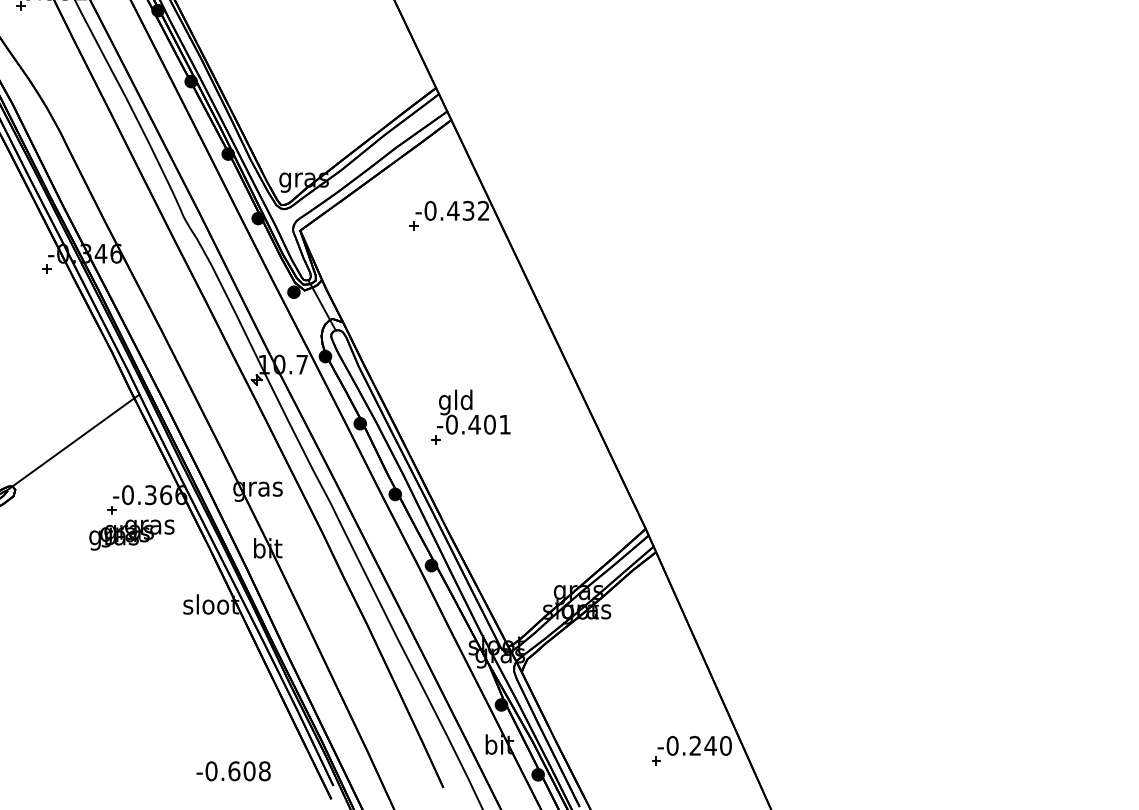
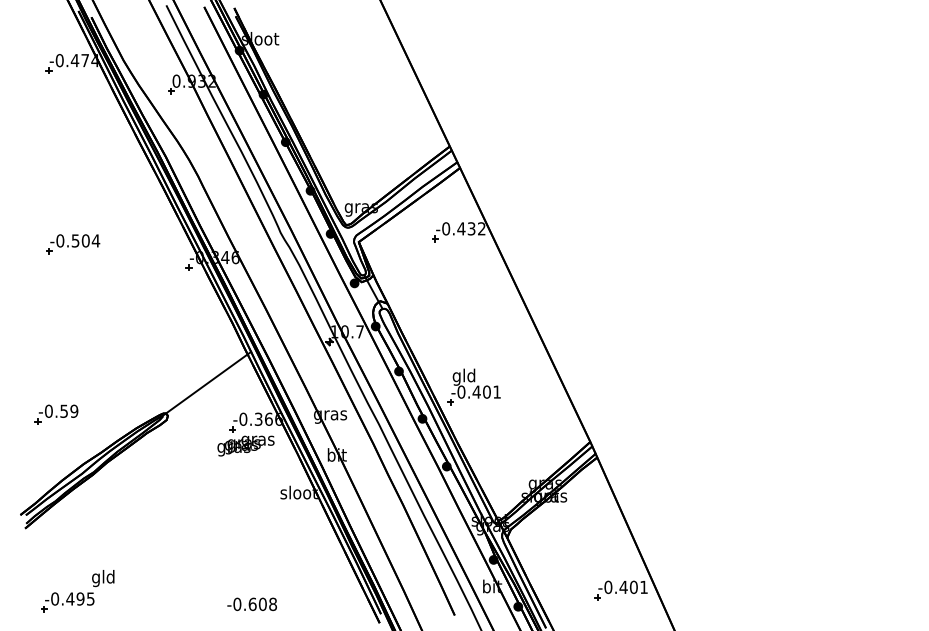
part: (469, 416) -> (473, 386), moved
text: (710, 744) -> (633, 586), -0.240 -> -0.401
text: (232, 769) -> (251, 603), moved

